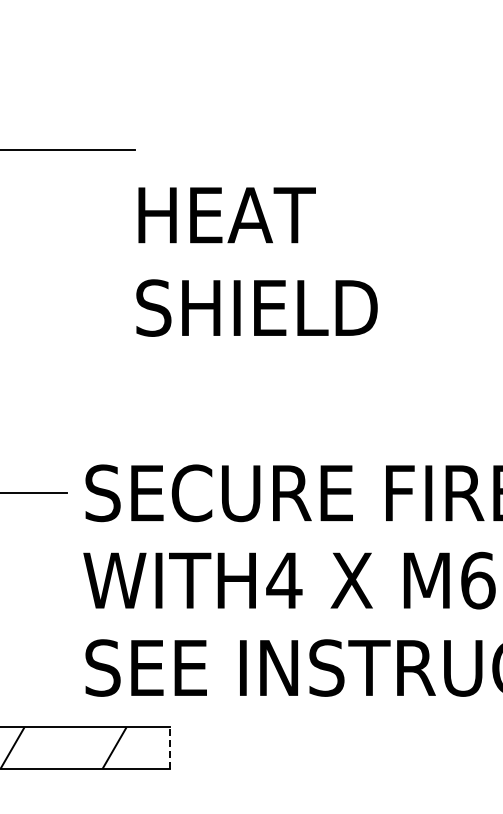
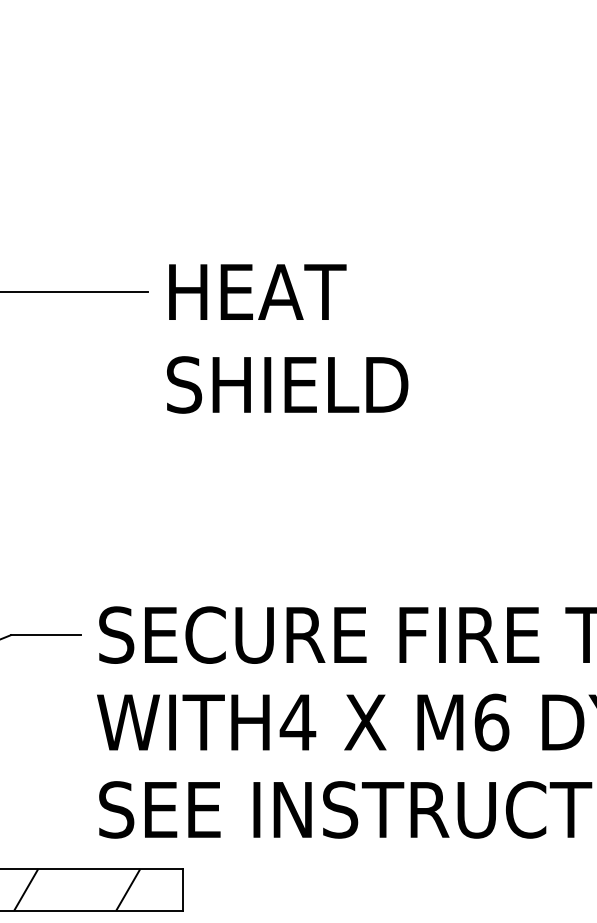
text: (256, 261) -> (287, 338), moved
line: (169, 747) -> (183, 889), dashed -> solid

